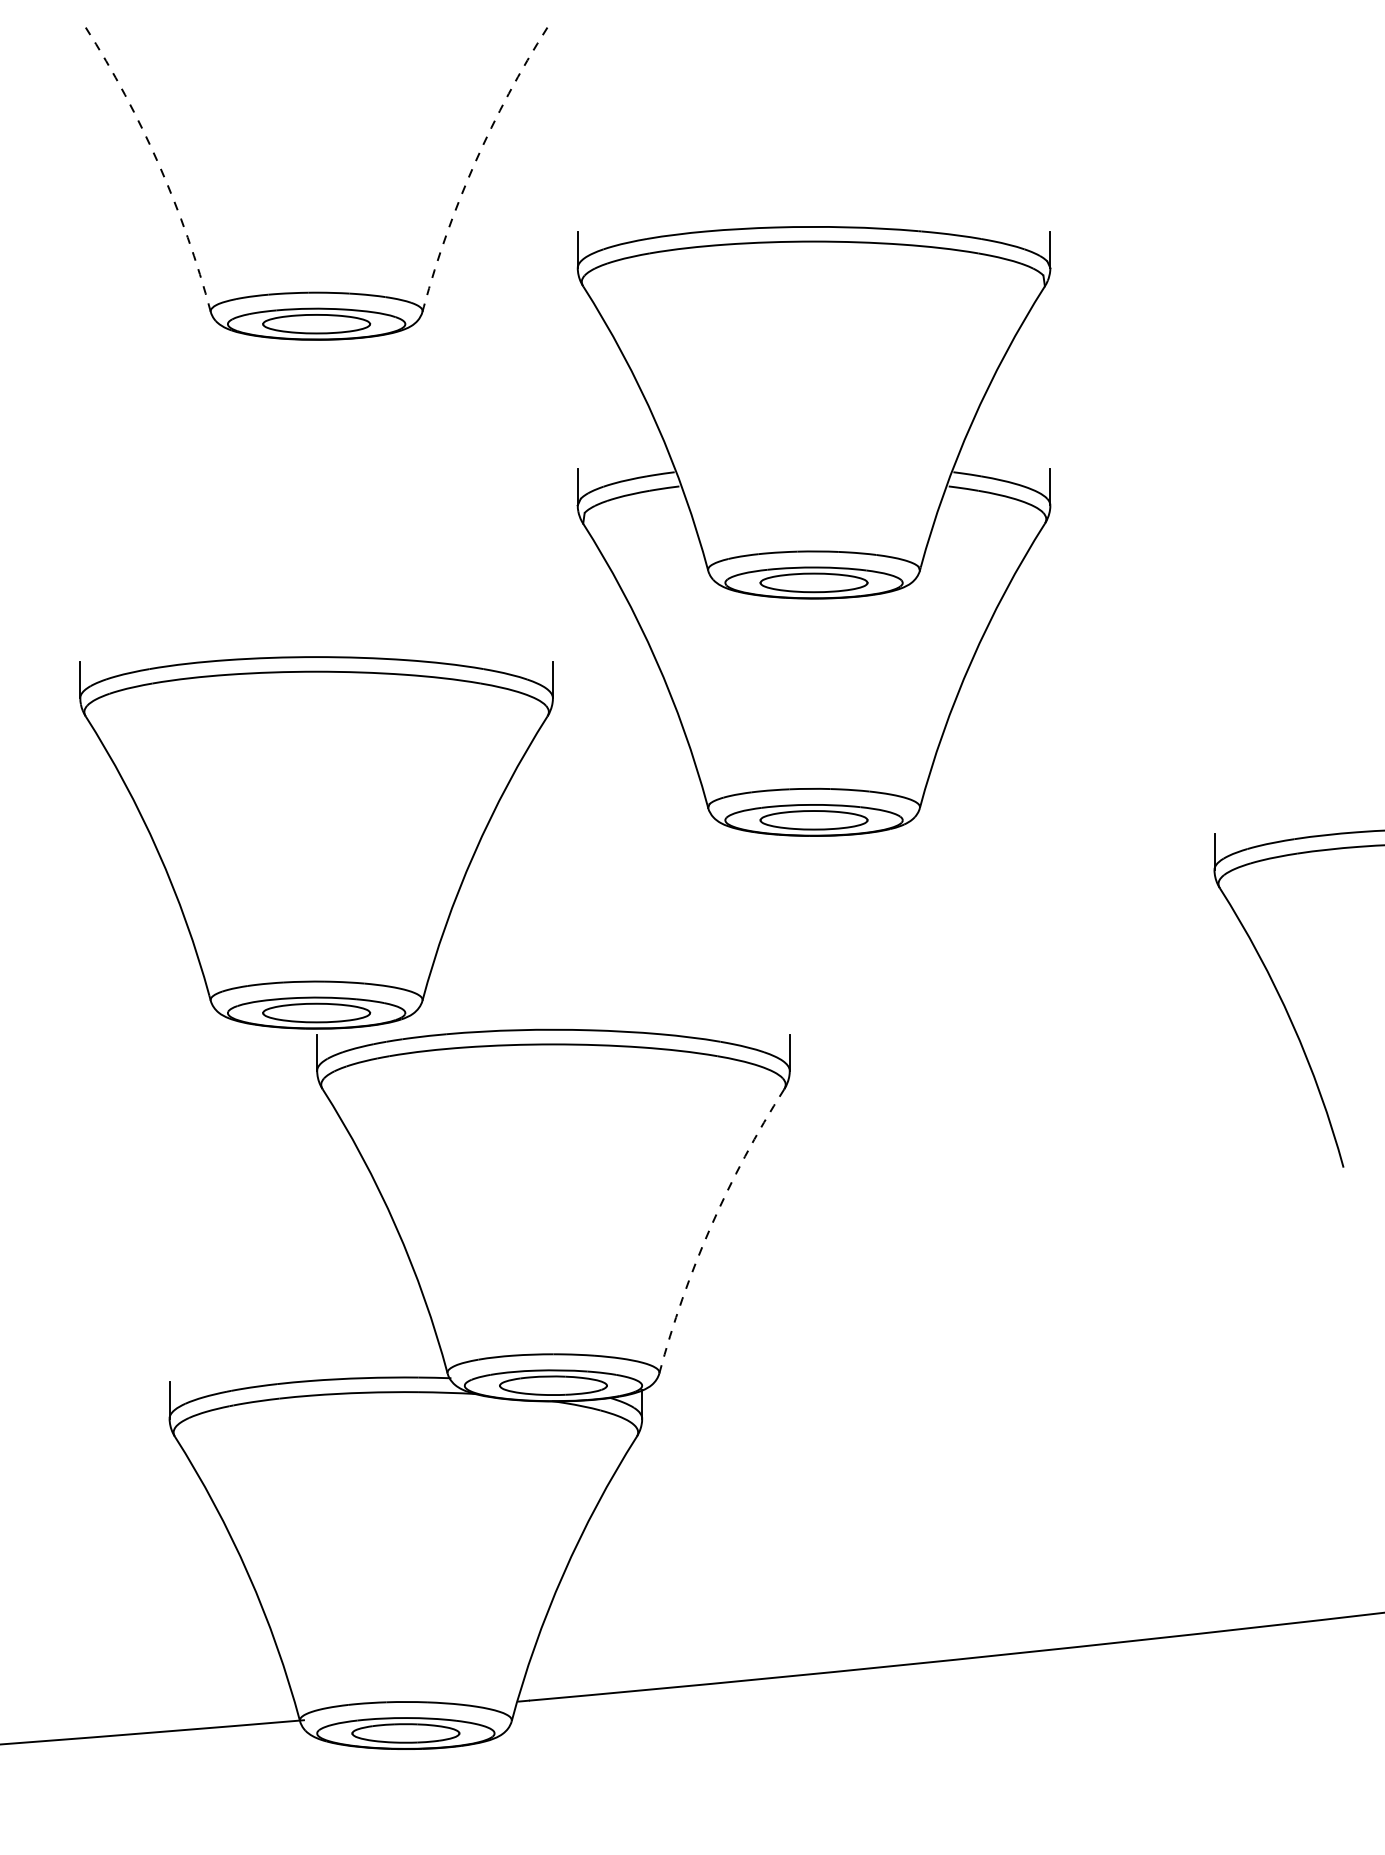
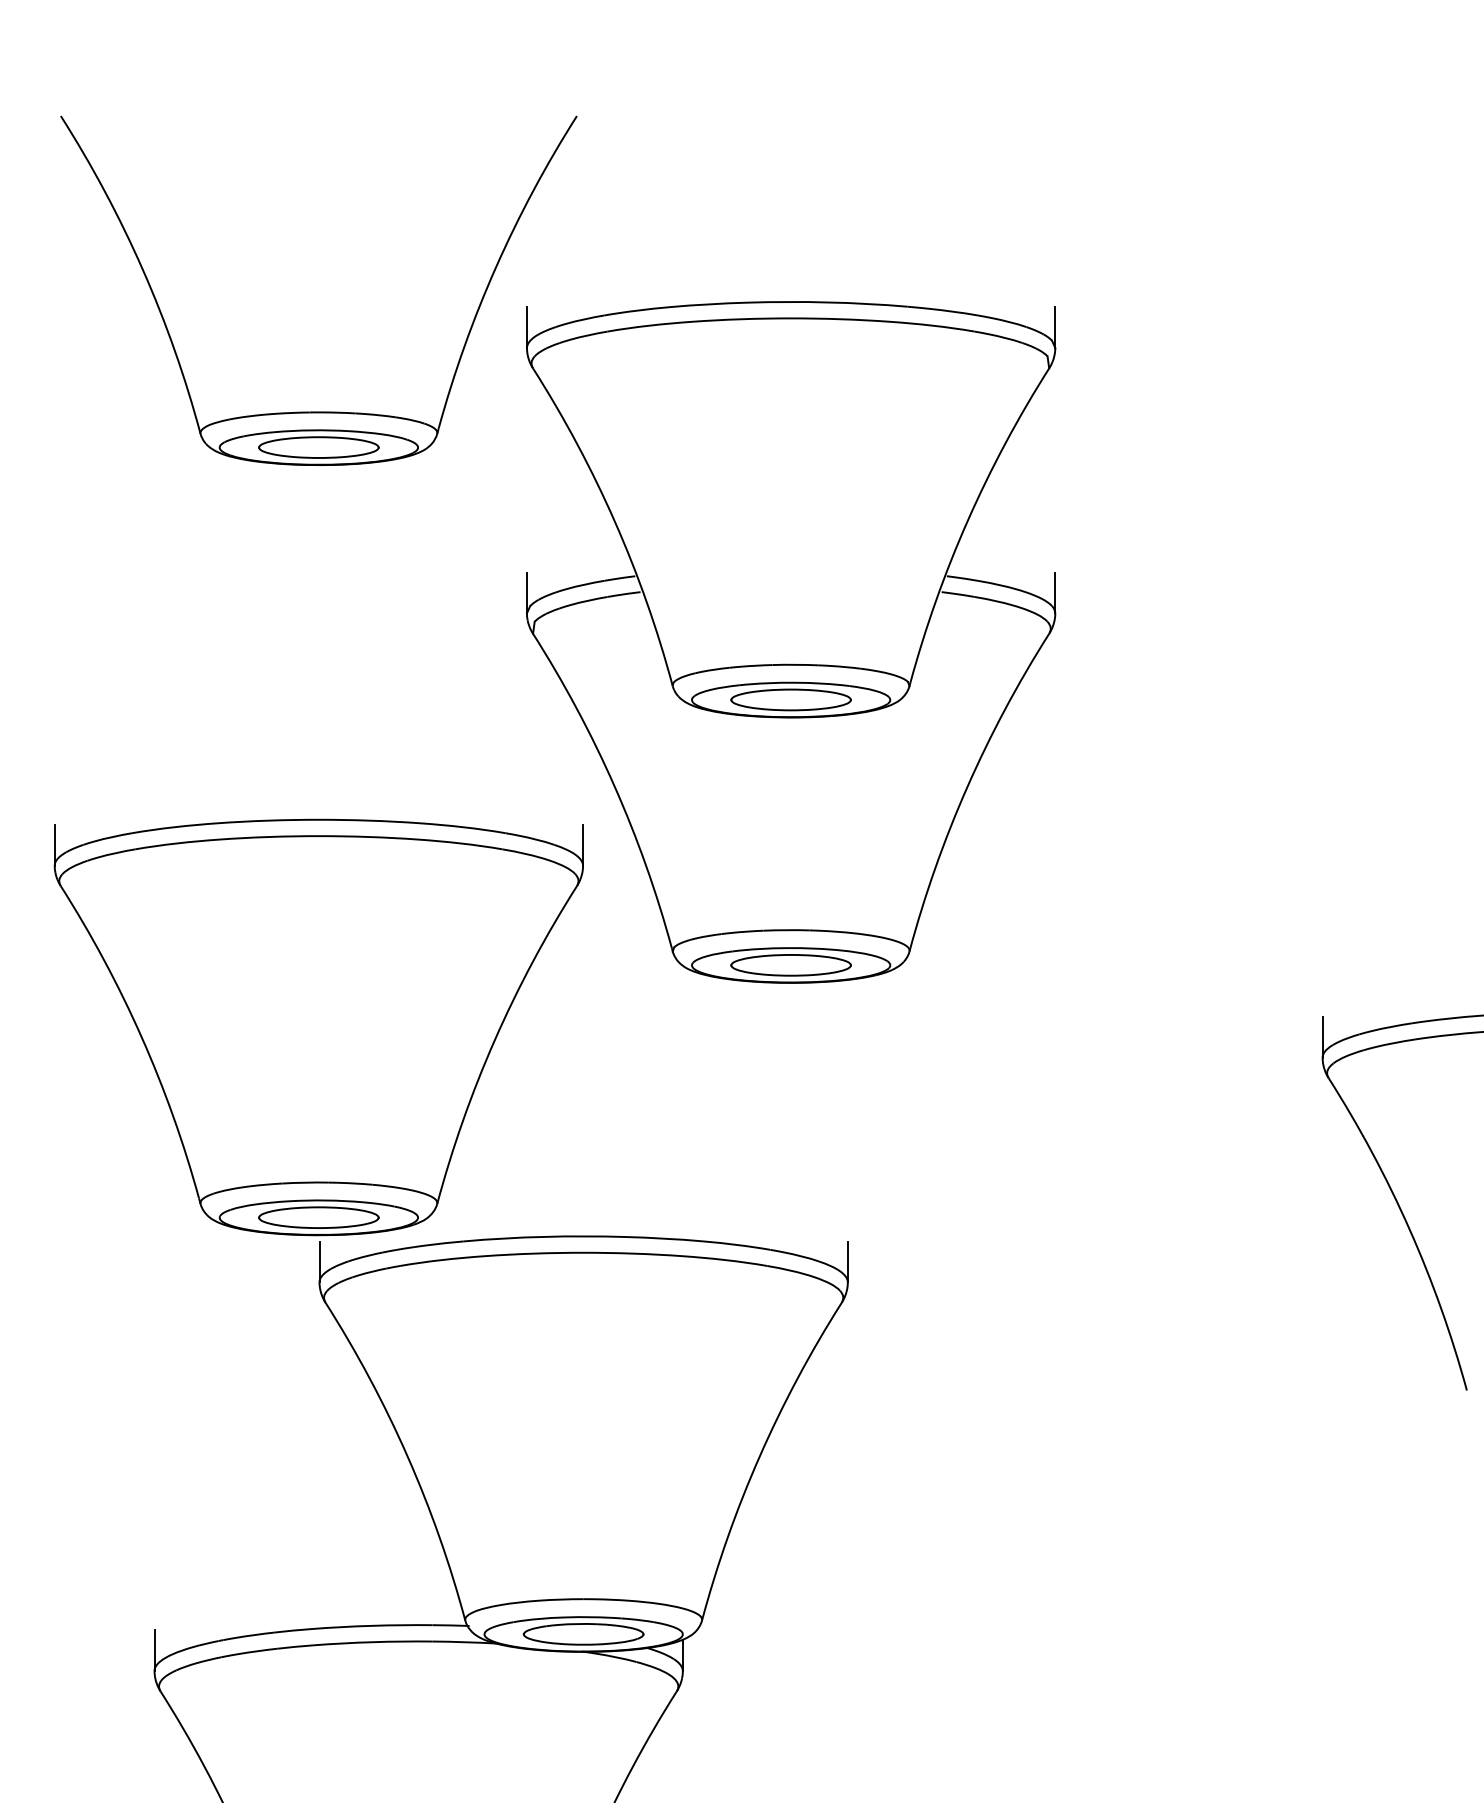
arc: (475, 162) -> (496, 266), dashed -> solid
arc: (159, 165) -> (143, 270), dashed -> solid
part: (813, 531) -> (790, 642), moved
arc: (711, 1226) -> (760, 1456), dashed -> solid

